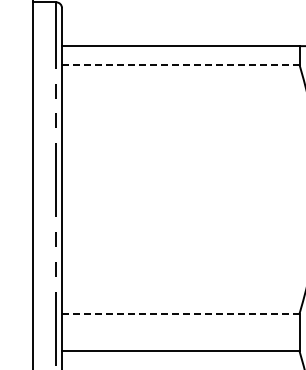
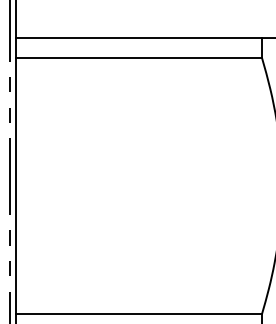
line: (180, 65) -> (138, 58), dashed -> solid
line: (180, 313) -> (138, 314), dashed -> solid

